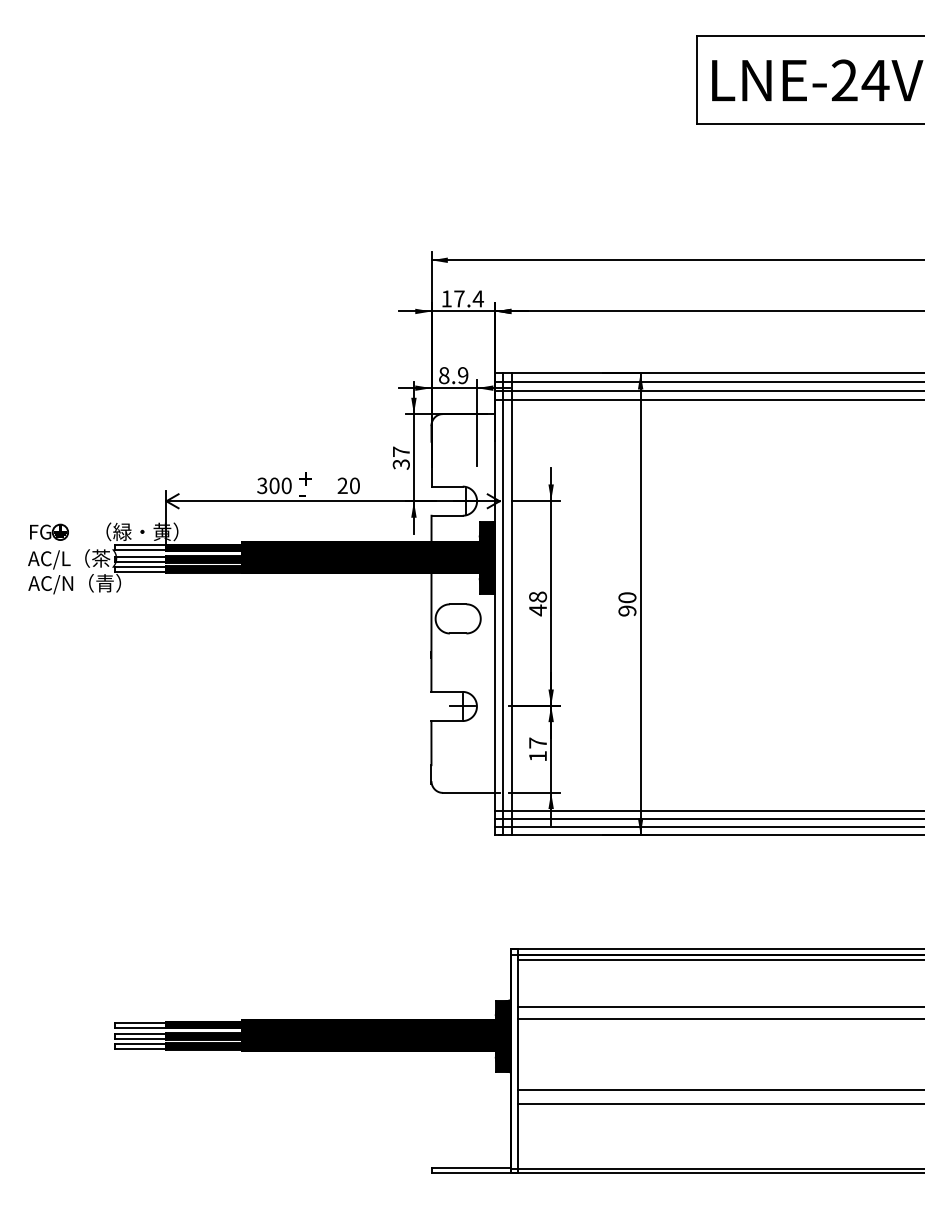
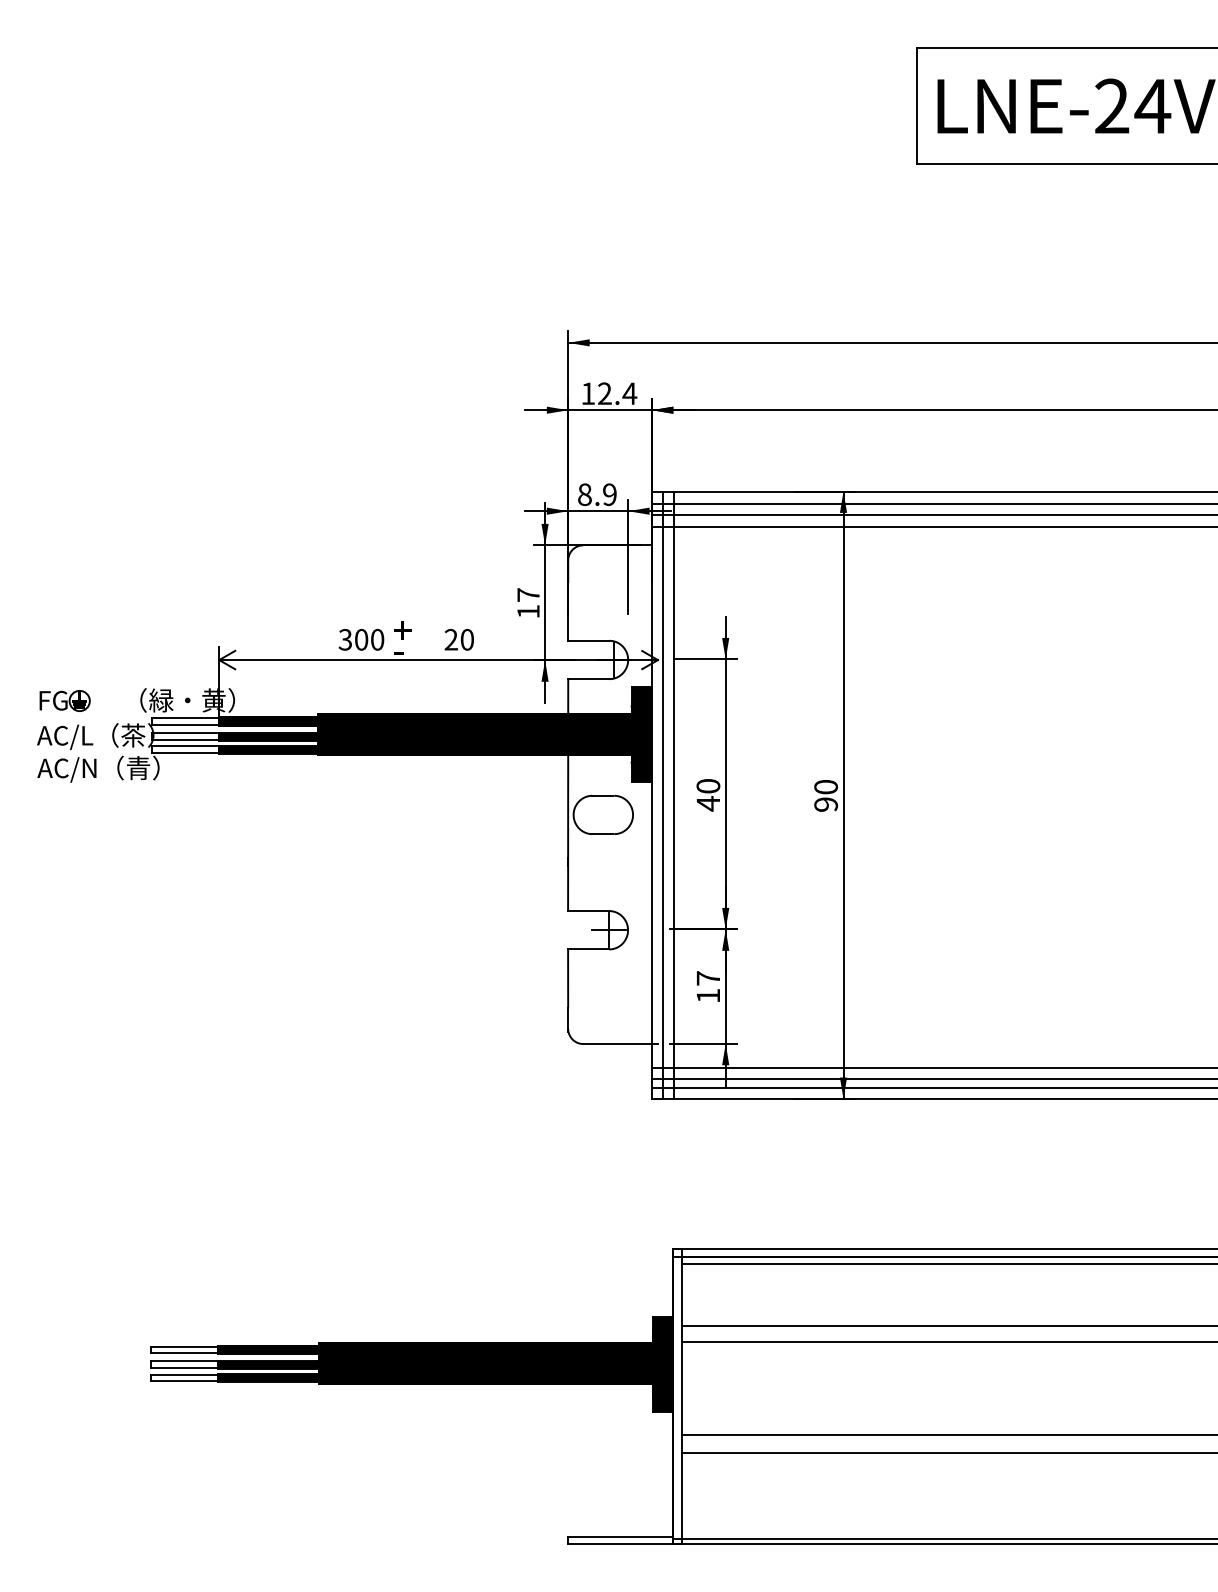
text: (459, 298) -> (605, 393), 17.4 -> 12.4
text: (400, 464) -> (527, 611), 37 -> 17
text: (537, 596) -> (707, 785), 48 -> 40

